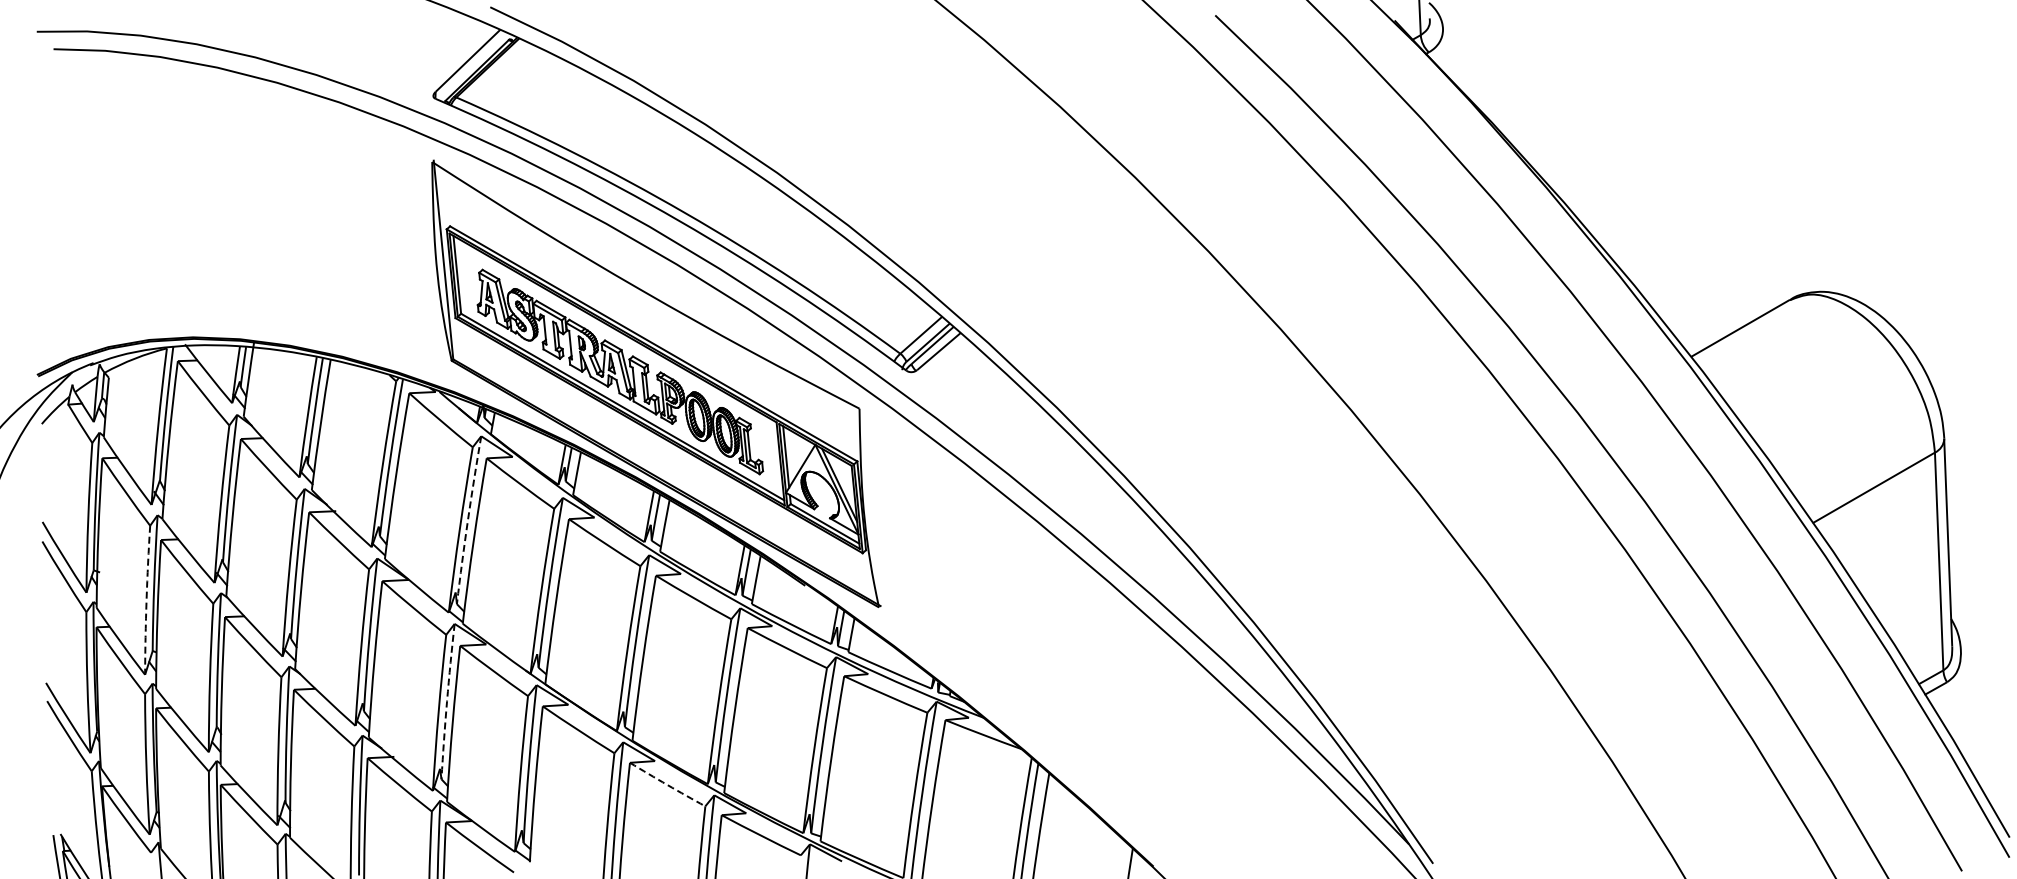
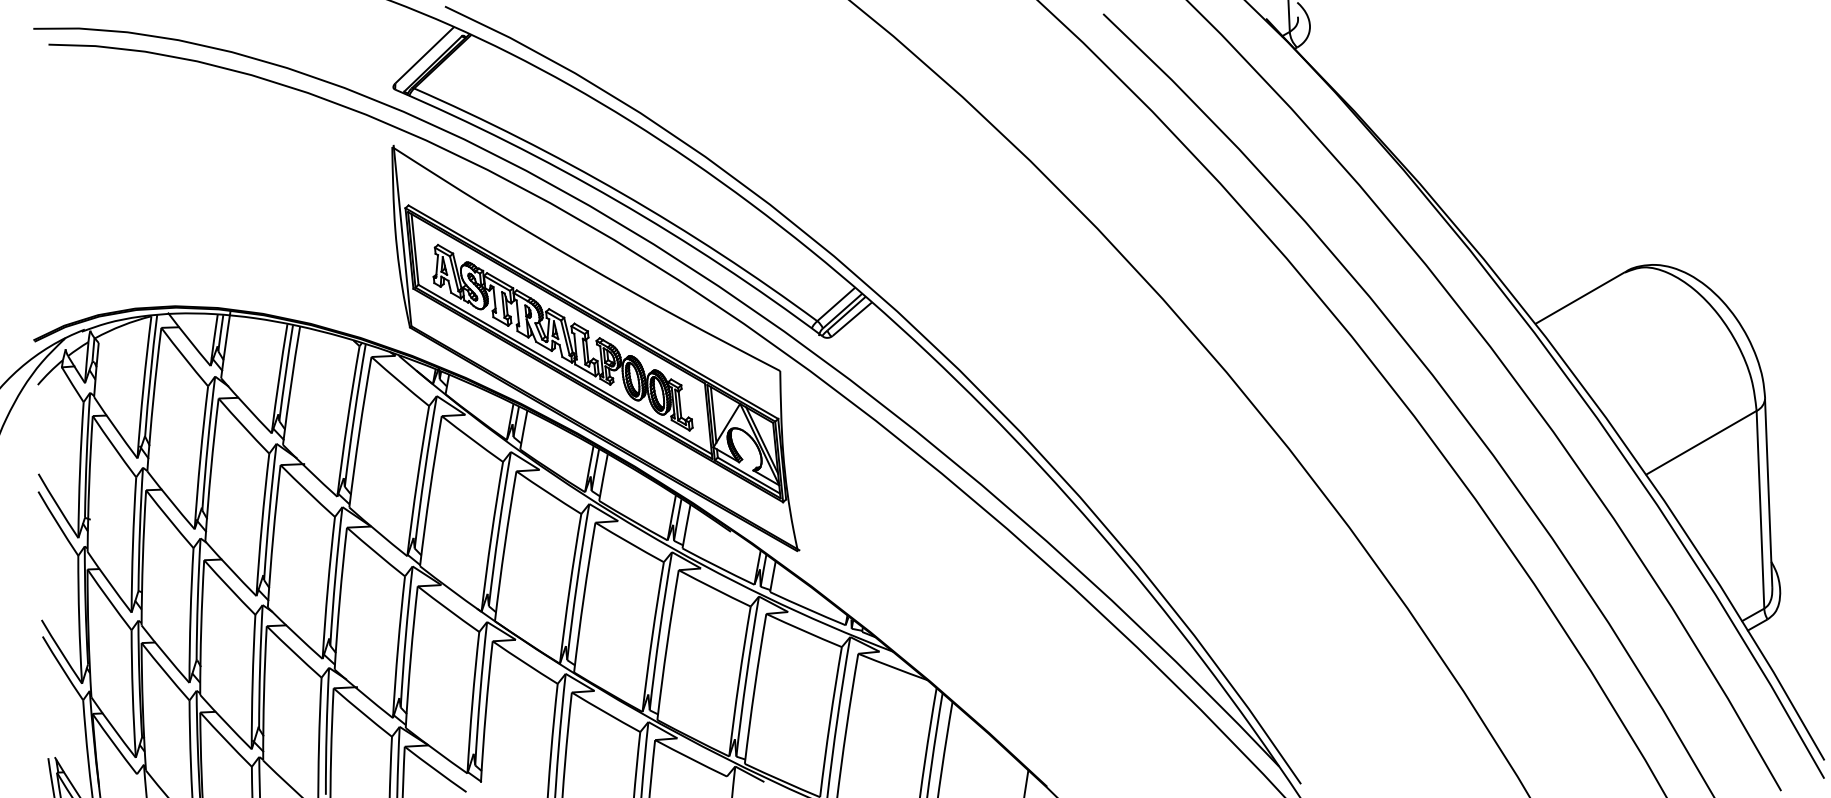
arc: (468, 520) -> (425, 472), dashed -> solid
arc: (146, 600) -> (132, 545), dashed -> solid
arc: (447, 701) -> (406, 636), dashed -> solid
arc: (667, 784) -> (605, 712), dashed -> solid

